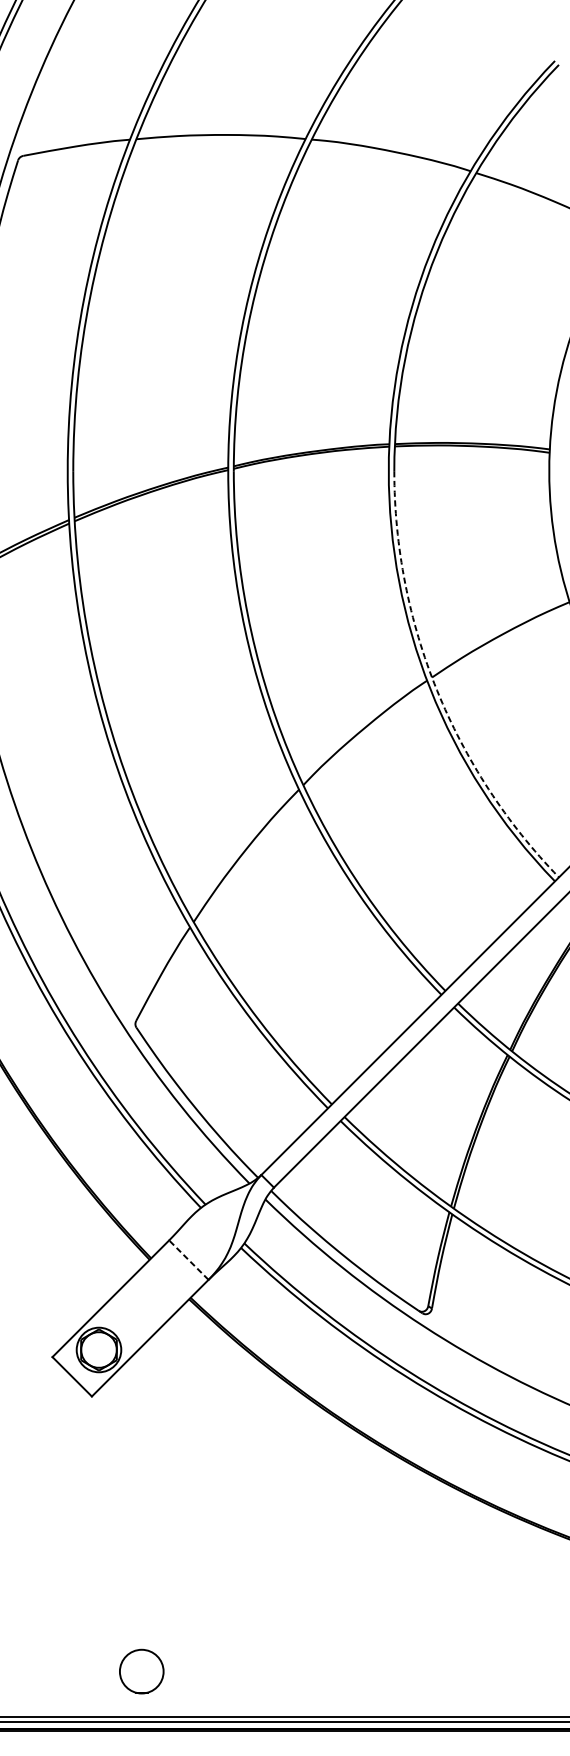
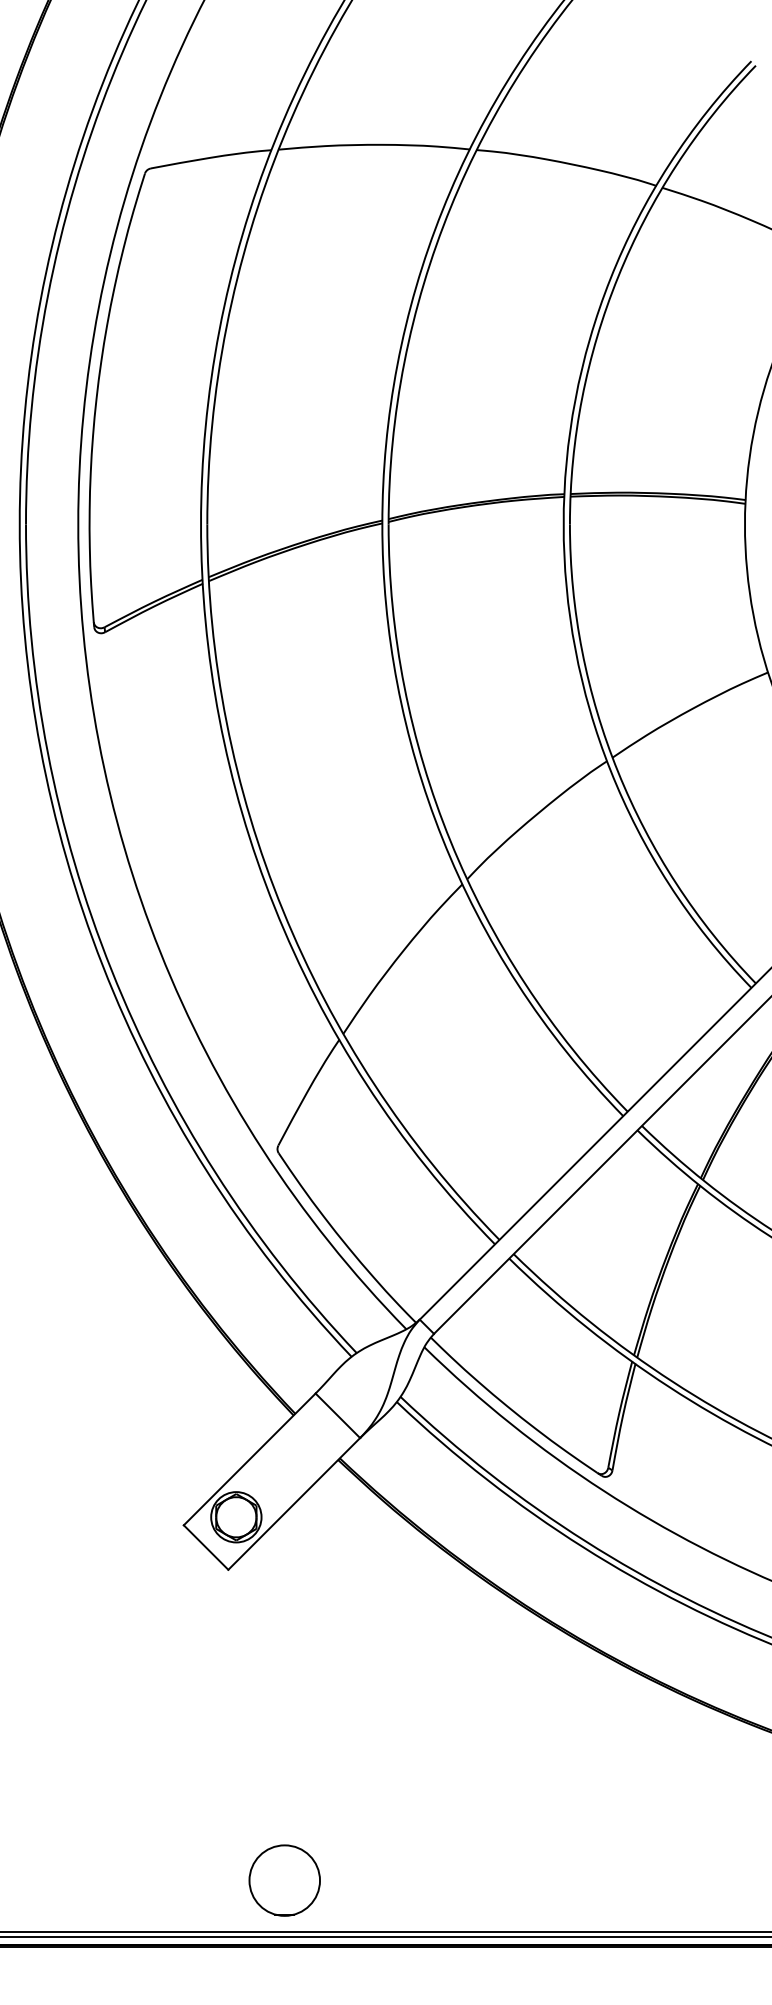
arc: (437, 690) -> (618, 772), dashed -> solid
line: (188, 1259) -> (337, 1415), dashed -> solid
circle: (141, 1671) -> (284, 1880), size x1.43

